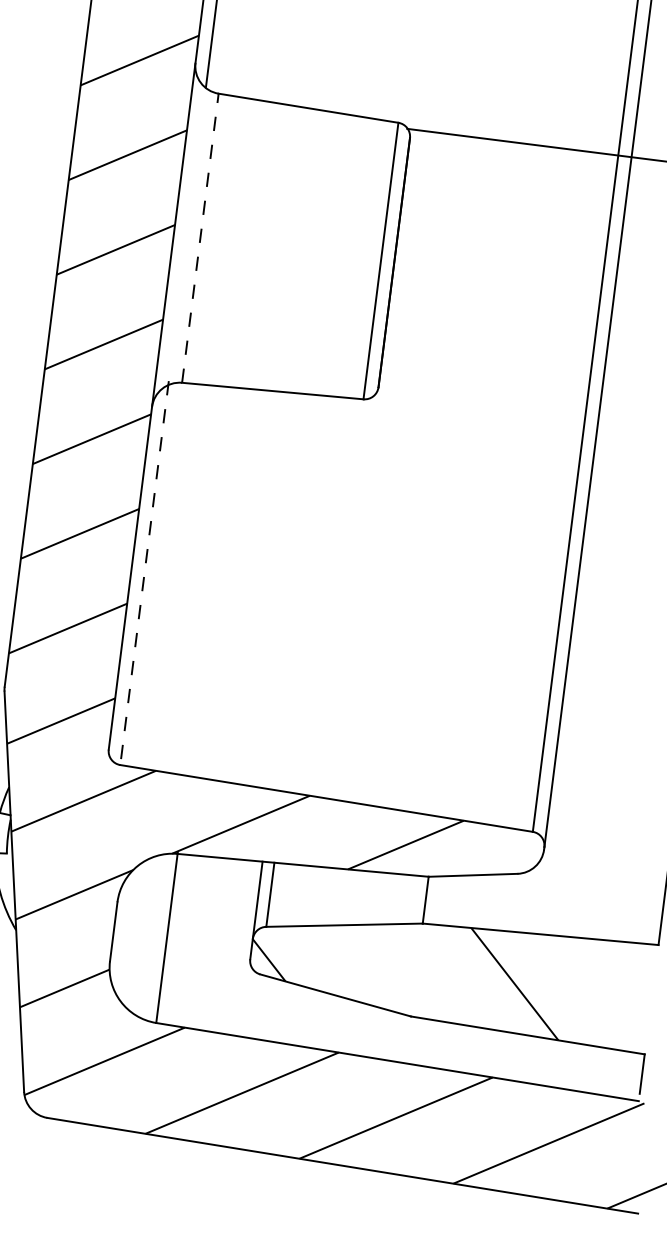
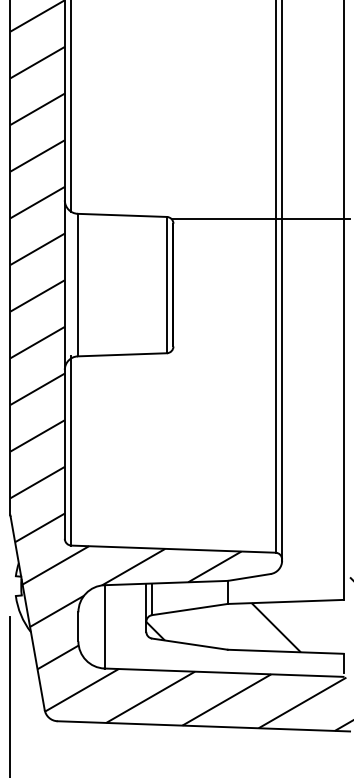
line: (199, 236) -> (77, 284), dashed -> solid
line: (144, 572) -> (71, 450), dashed -> solid

